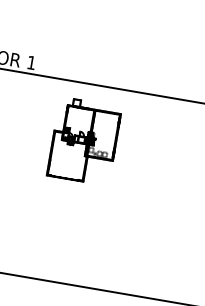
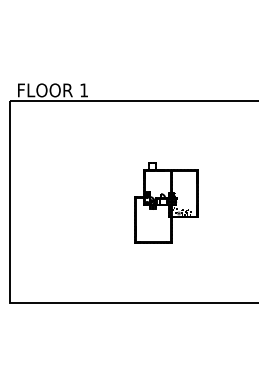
part: (84, 140) -> (166, 202), moved

